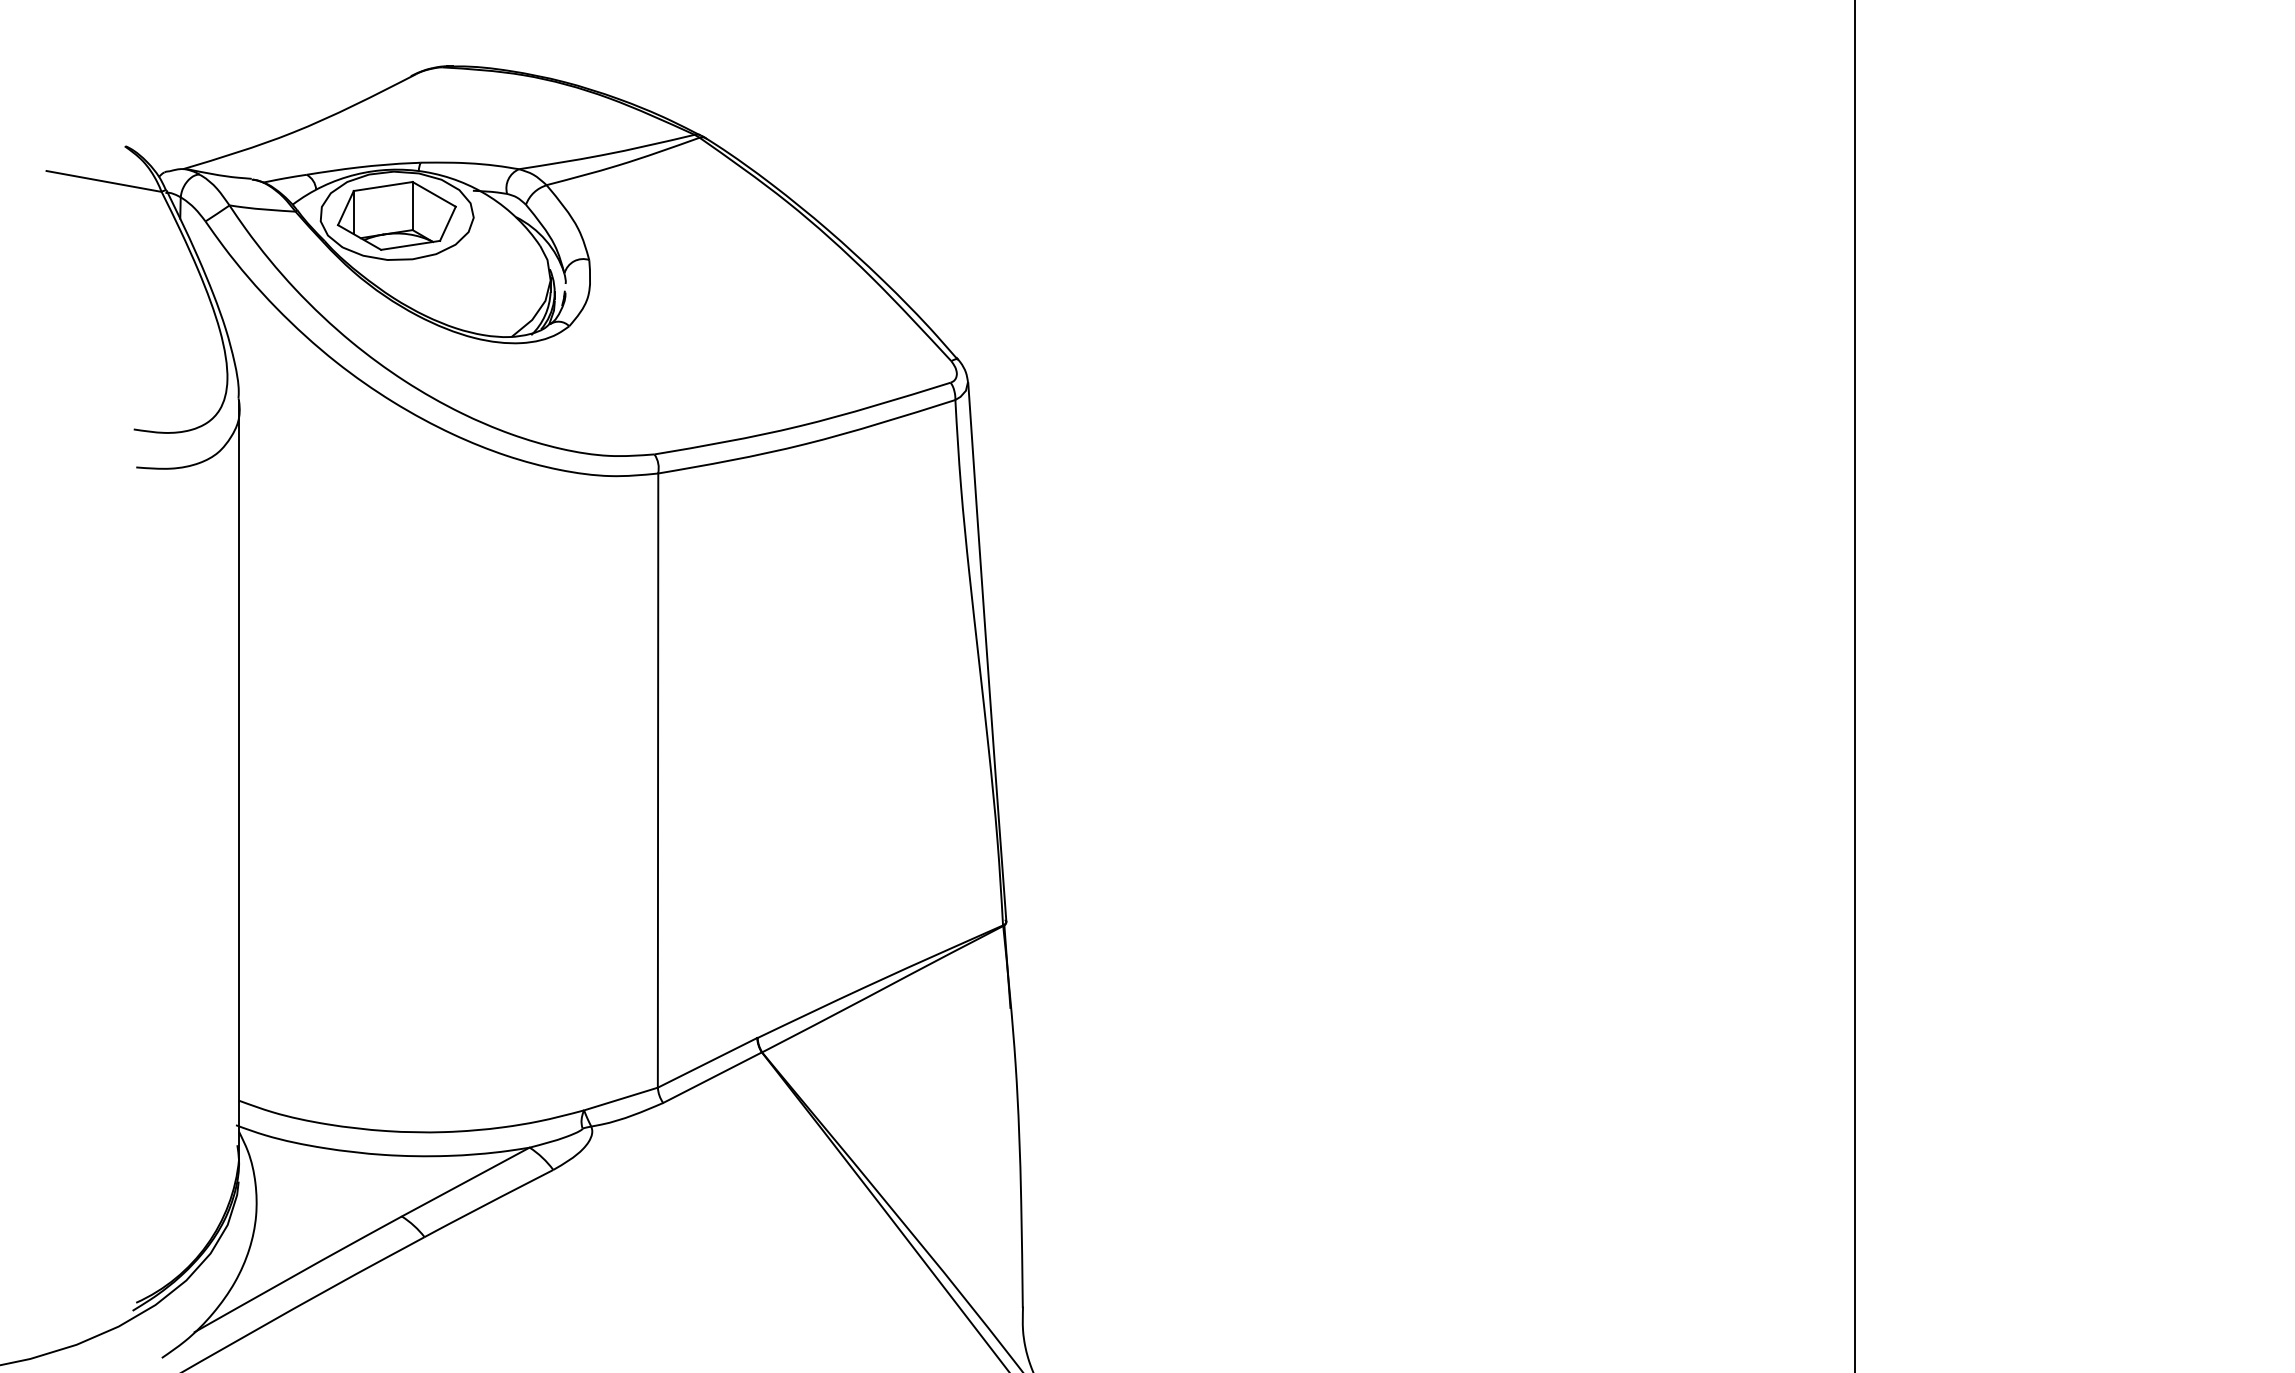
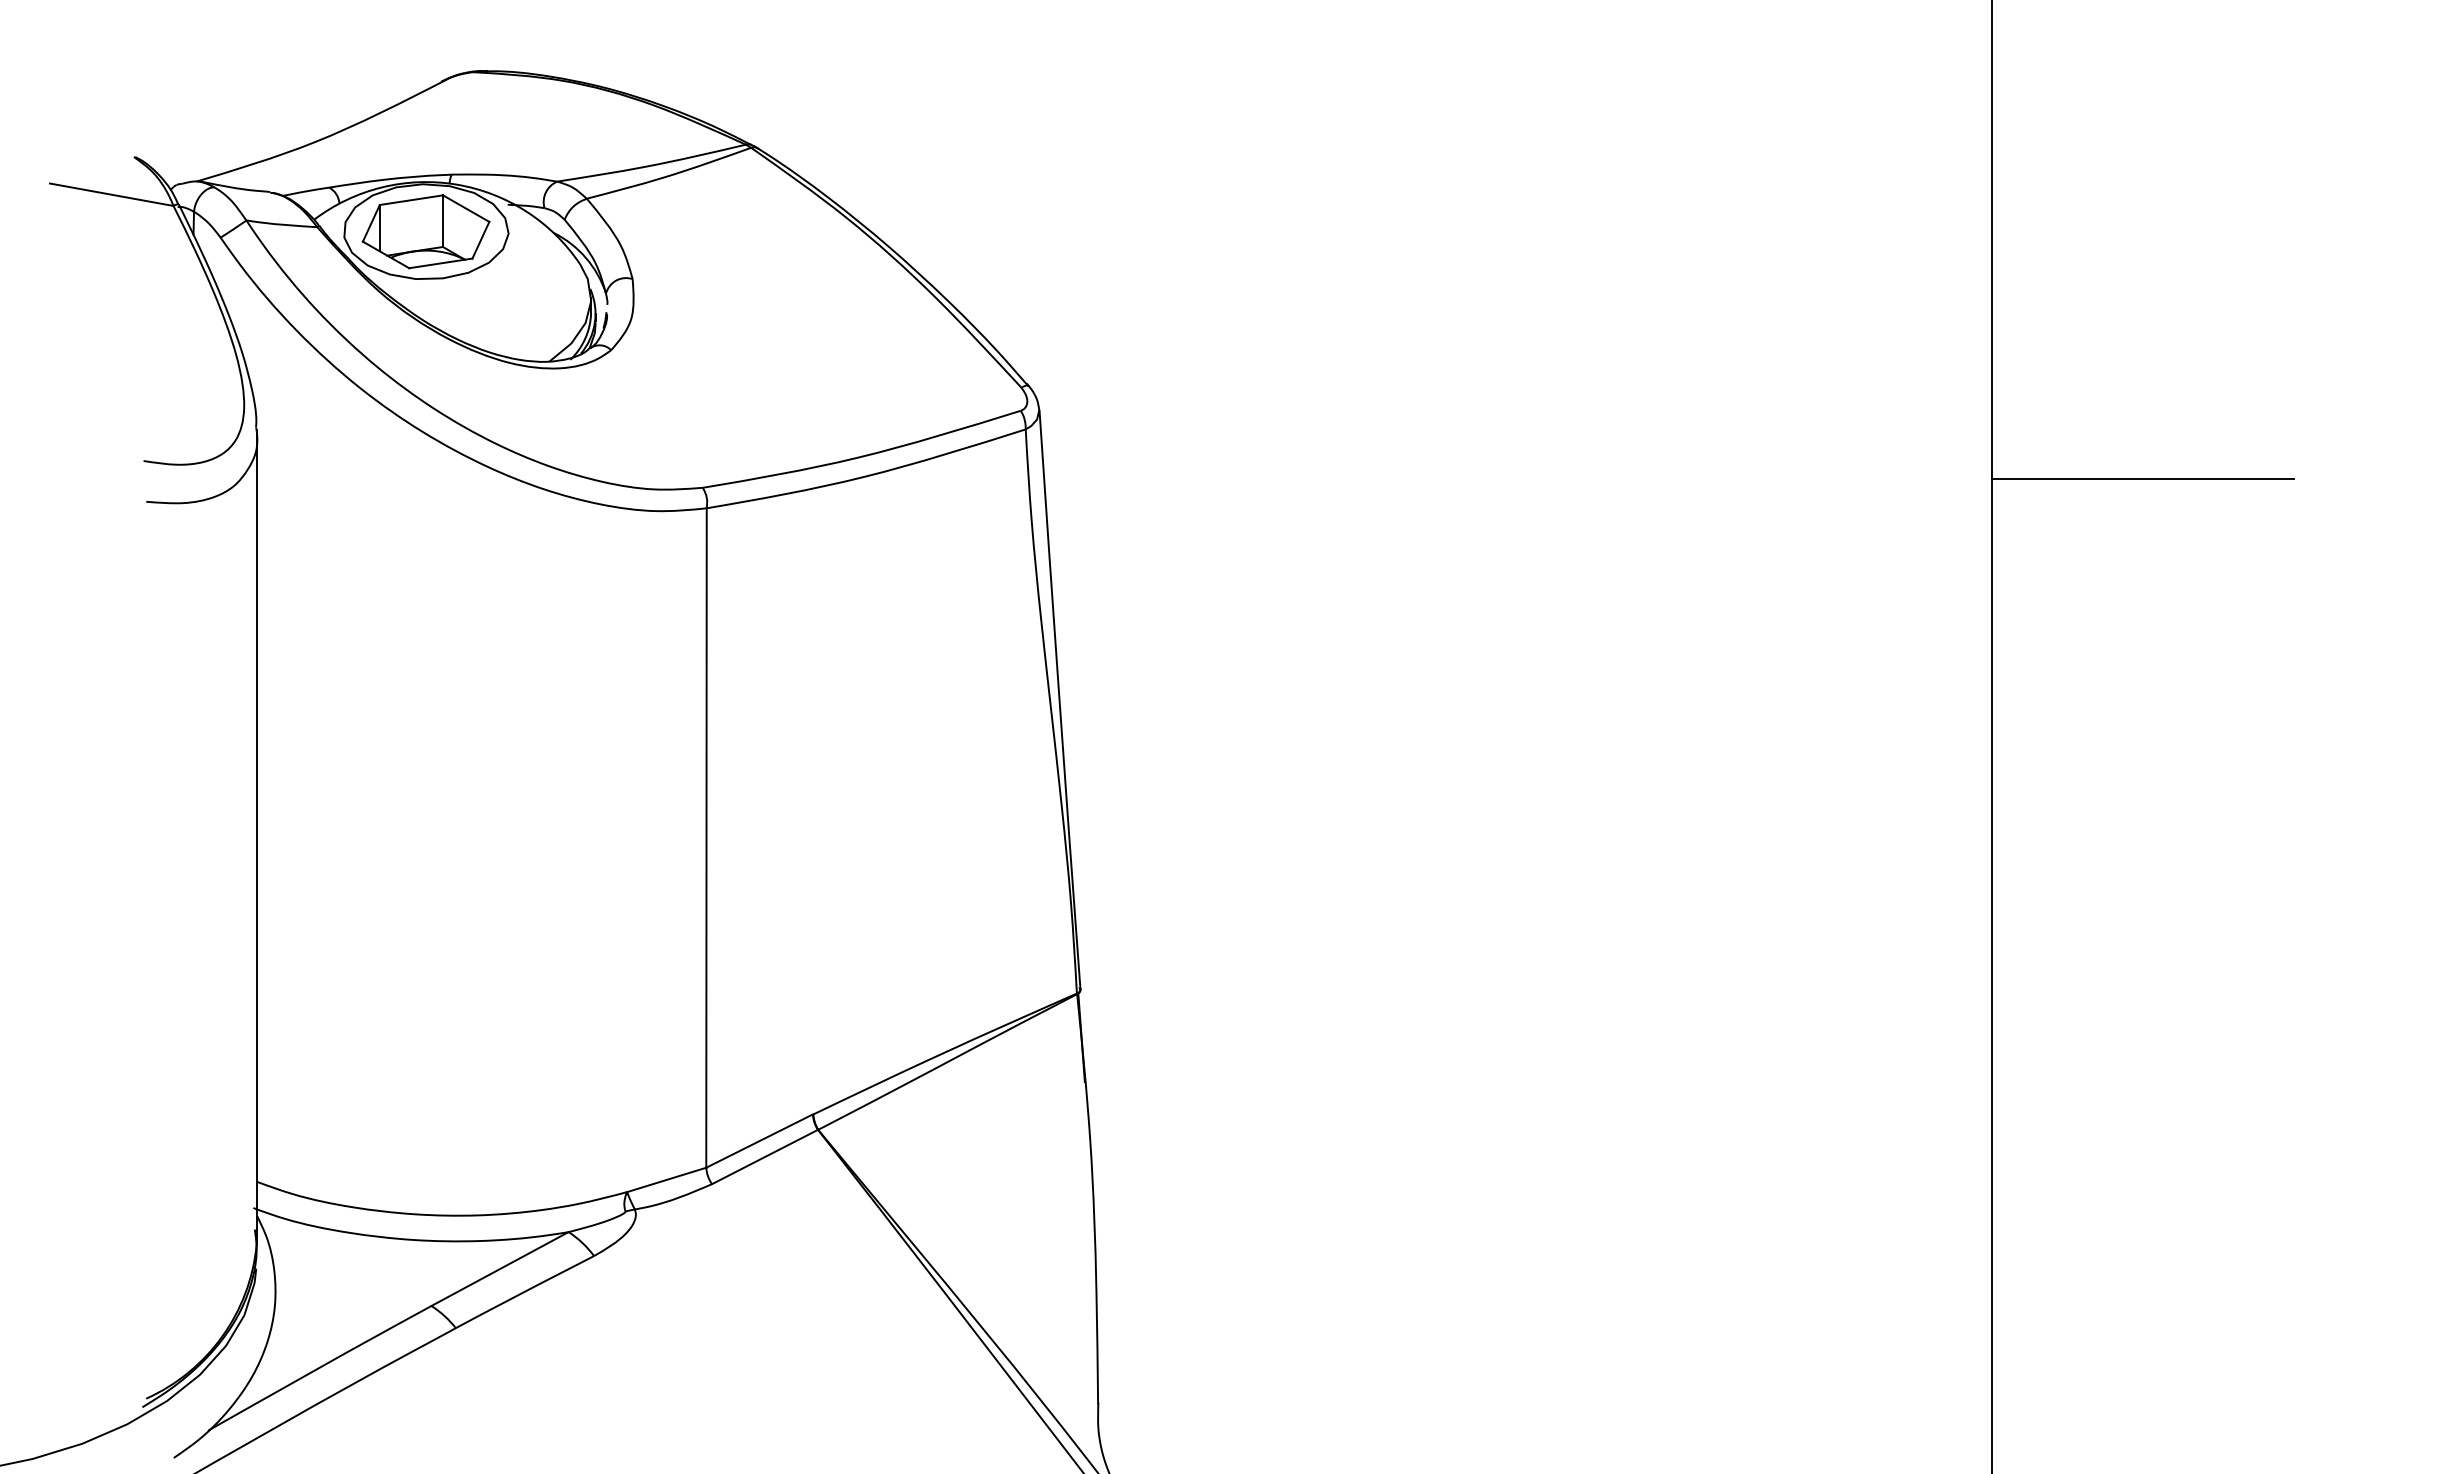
line: (1995, 446) -> (2142, 479), added

